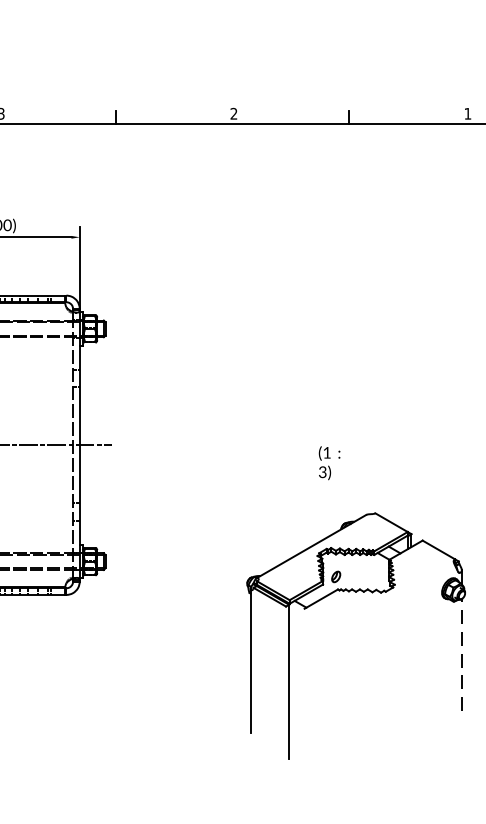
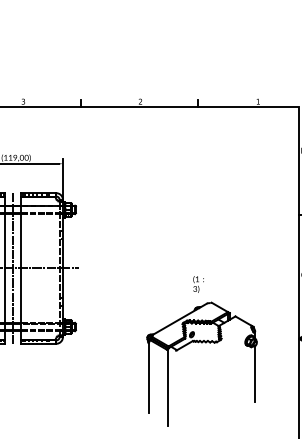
text: (329, 463) -> (198, 284), moved
line: (462, 653) -> (255, 373), dashed -> solid

